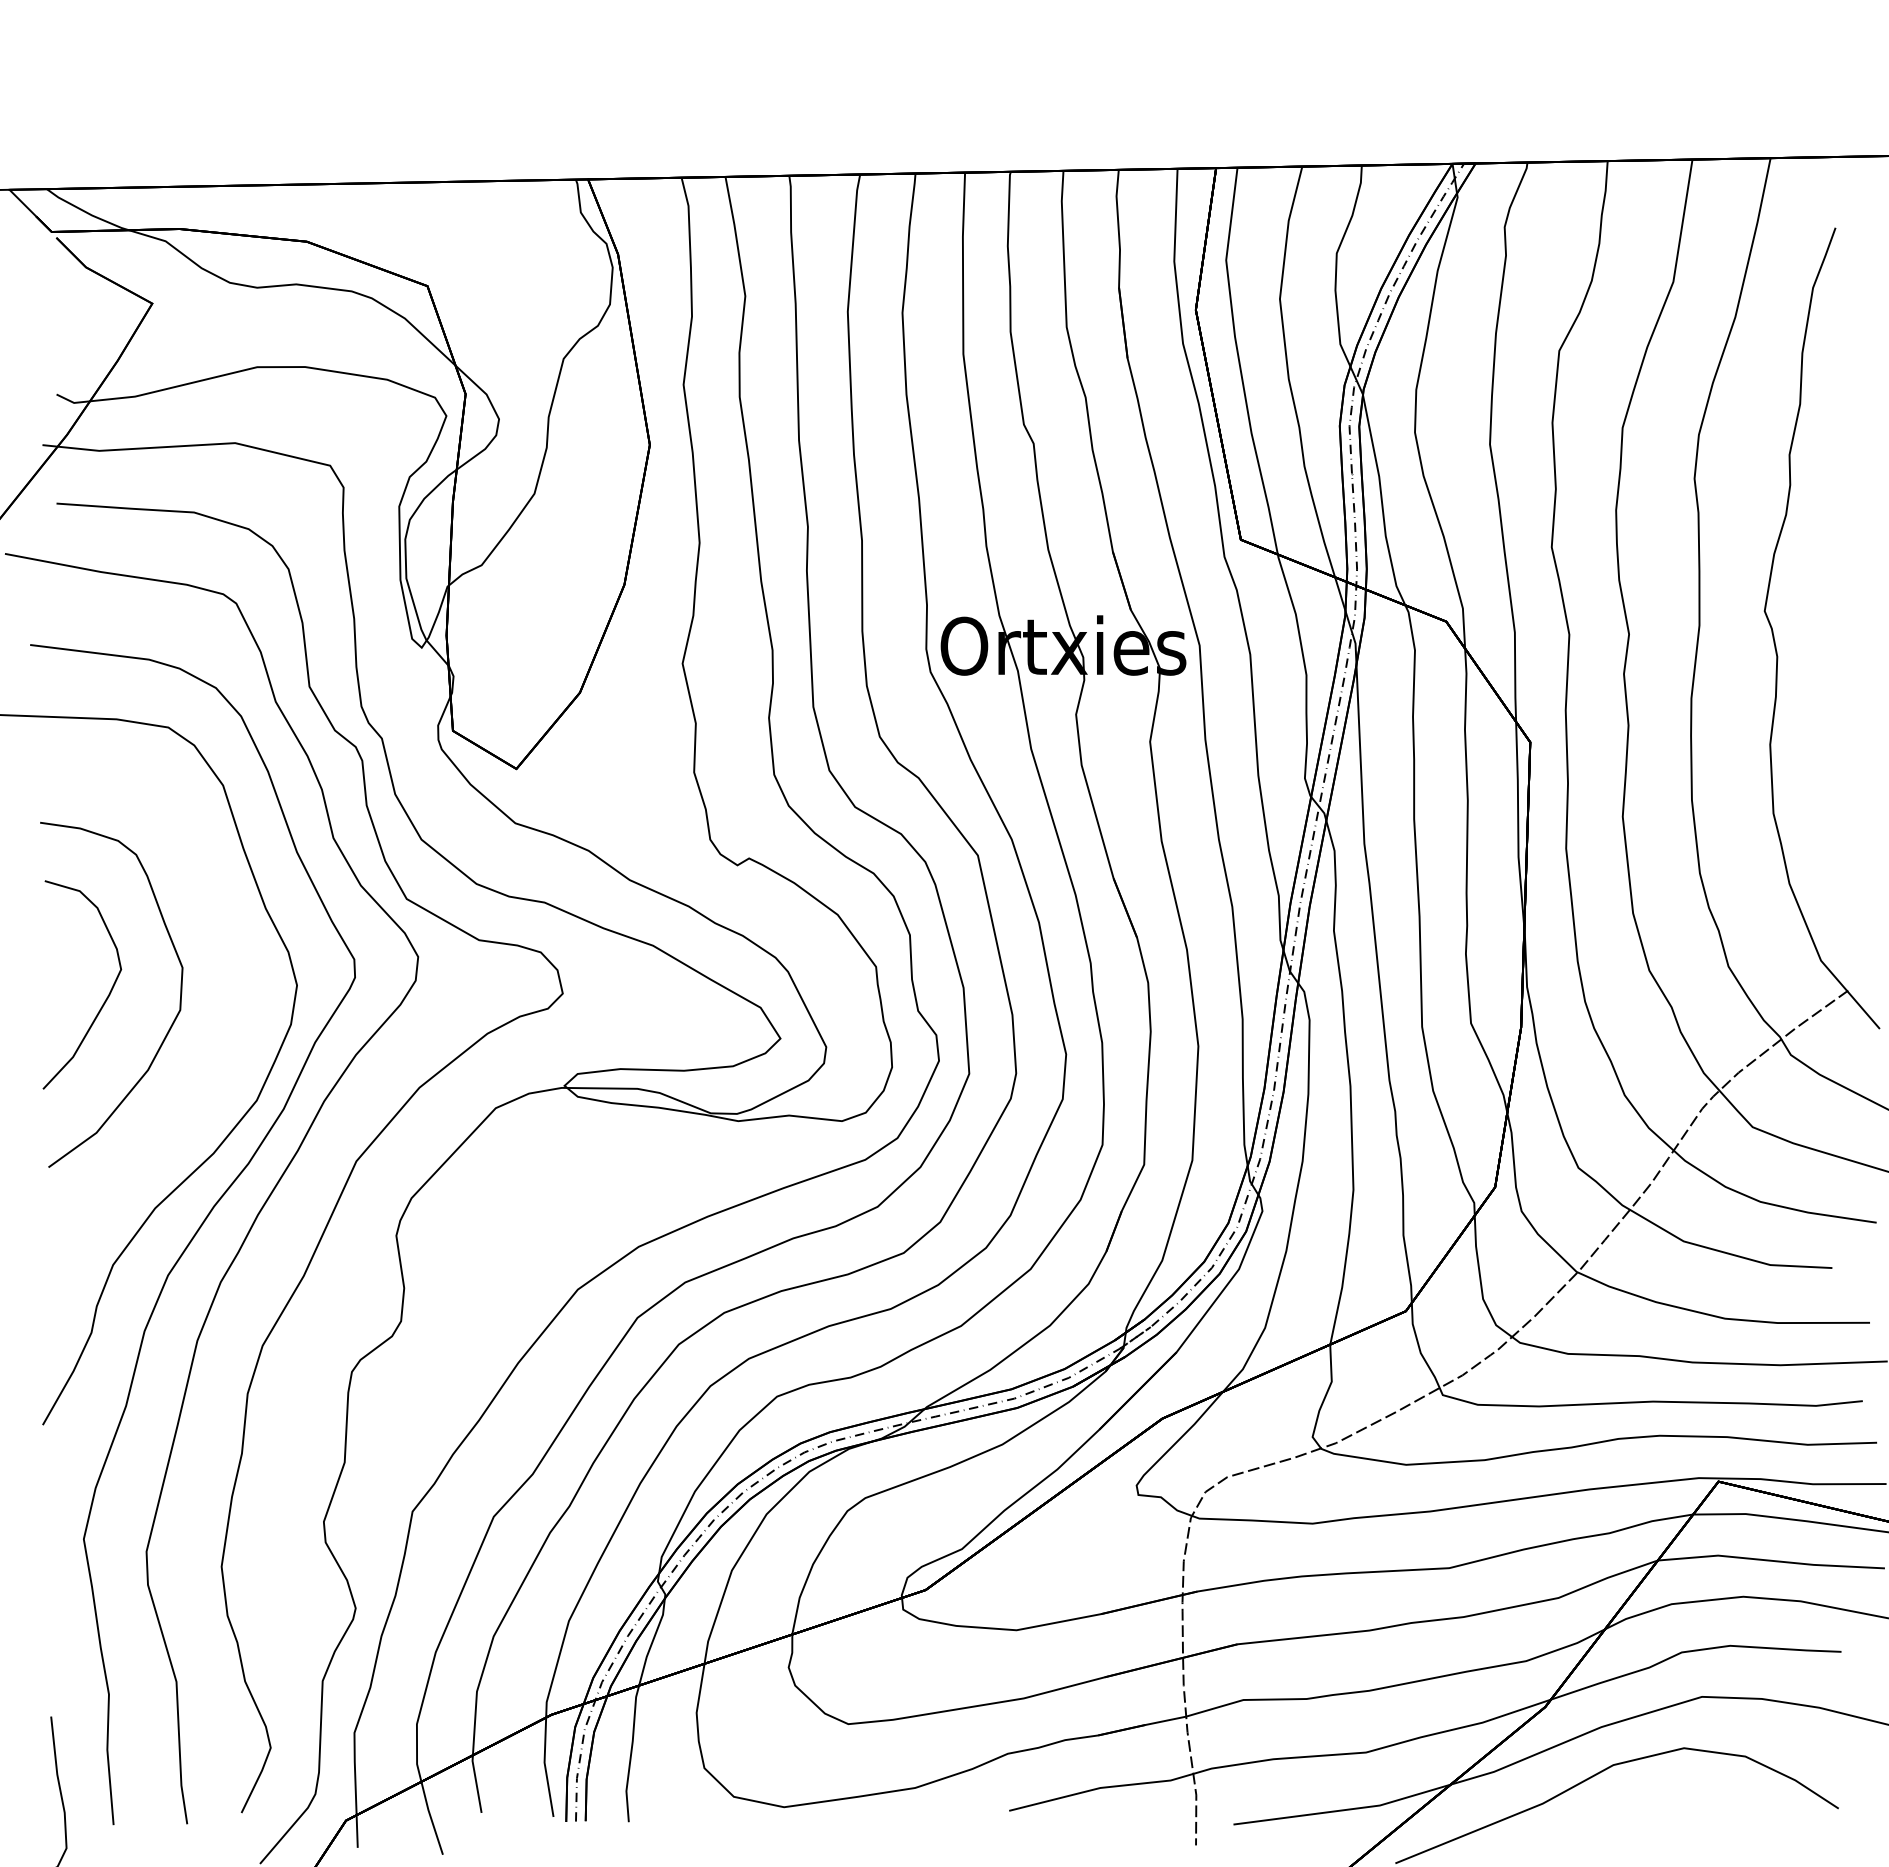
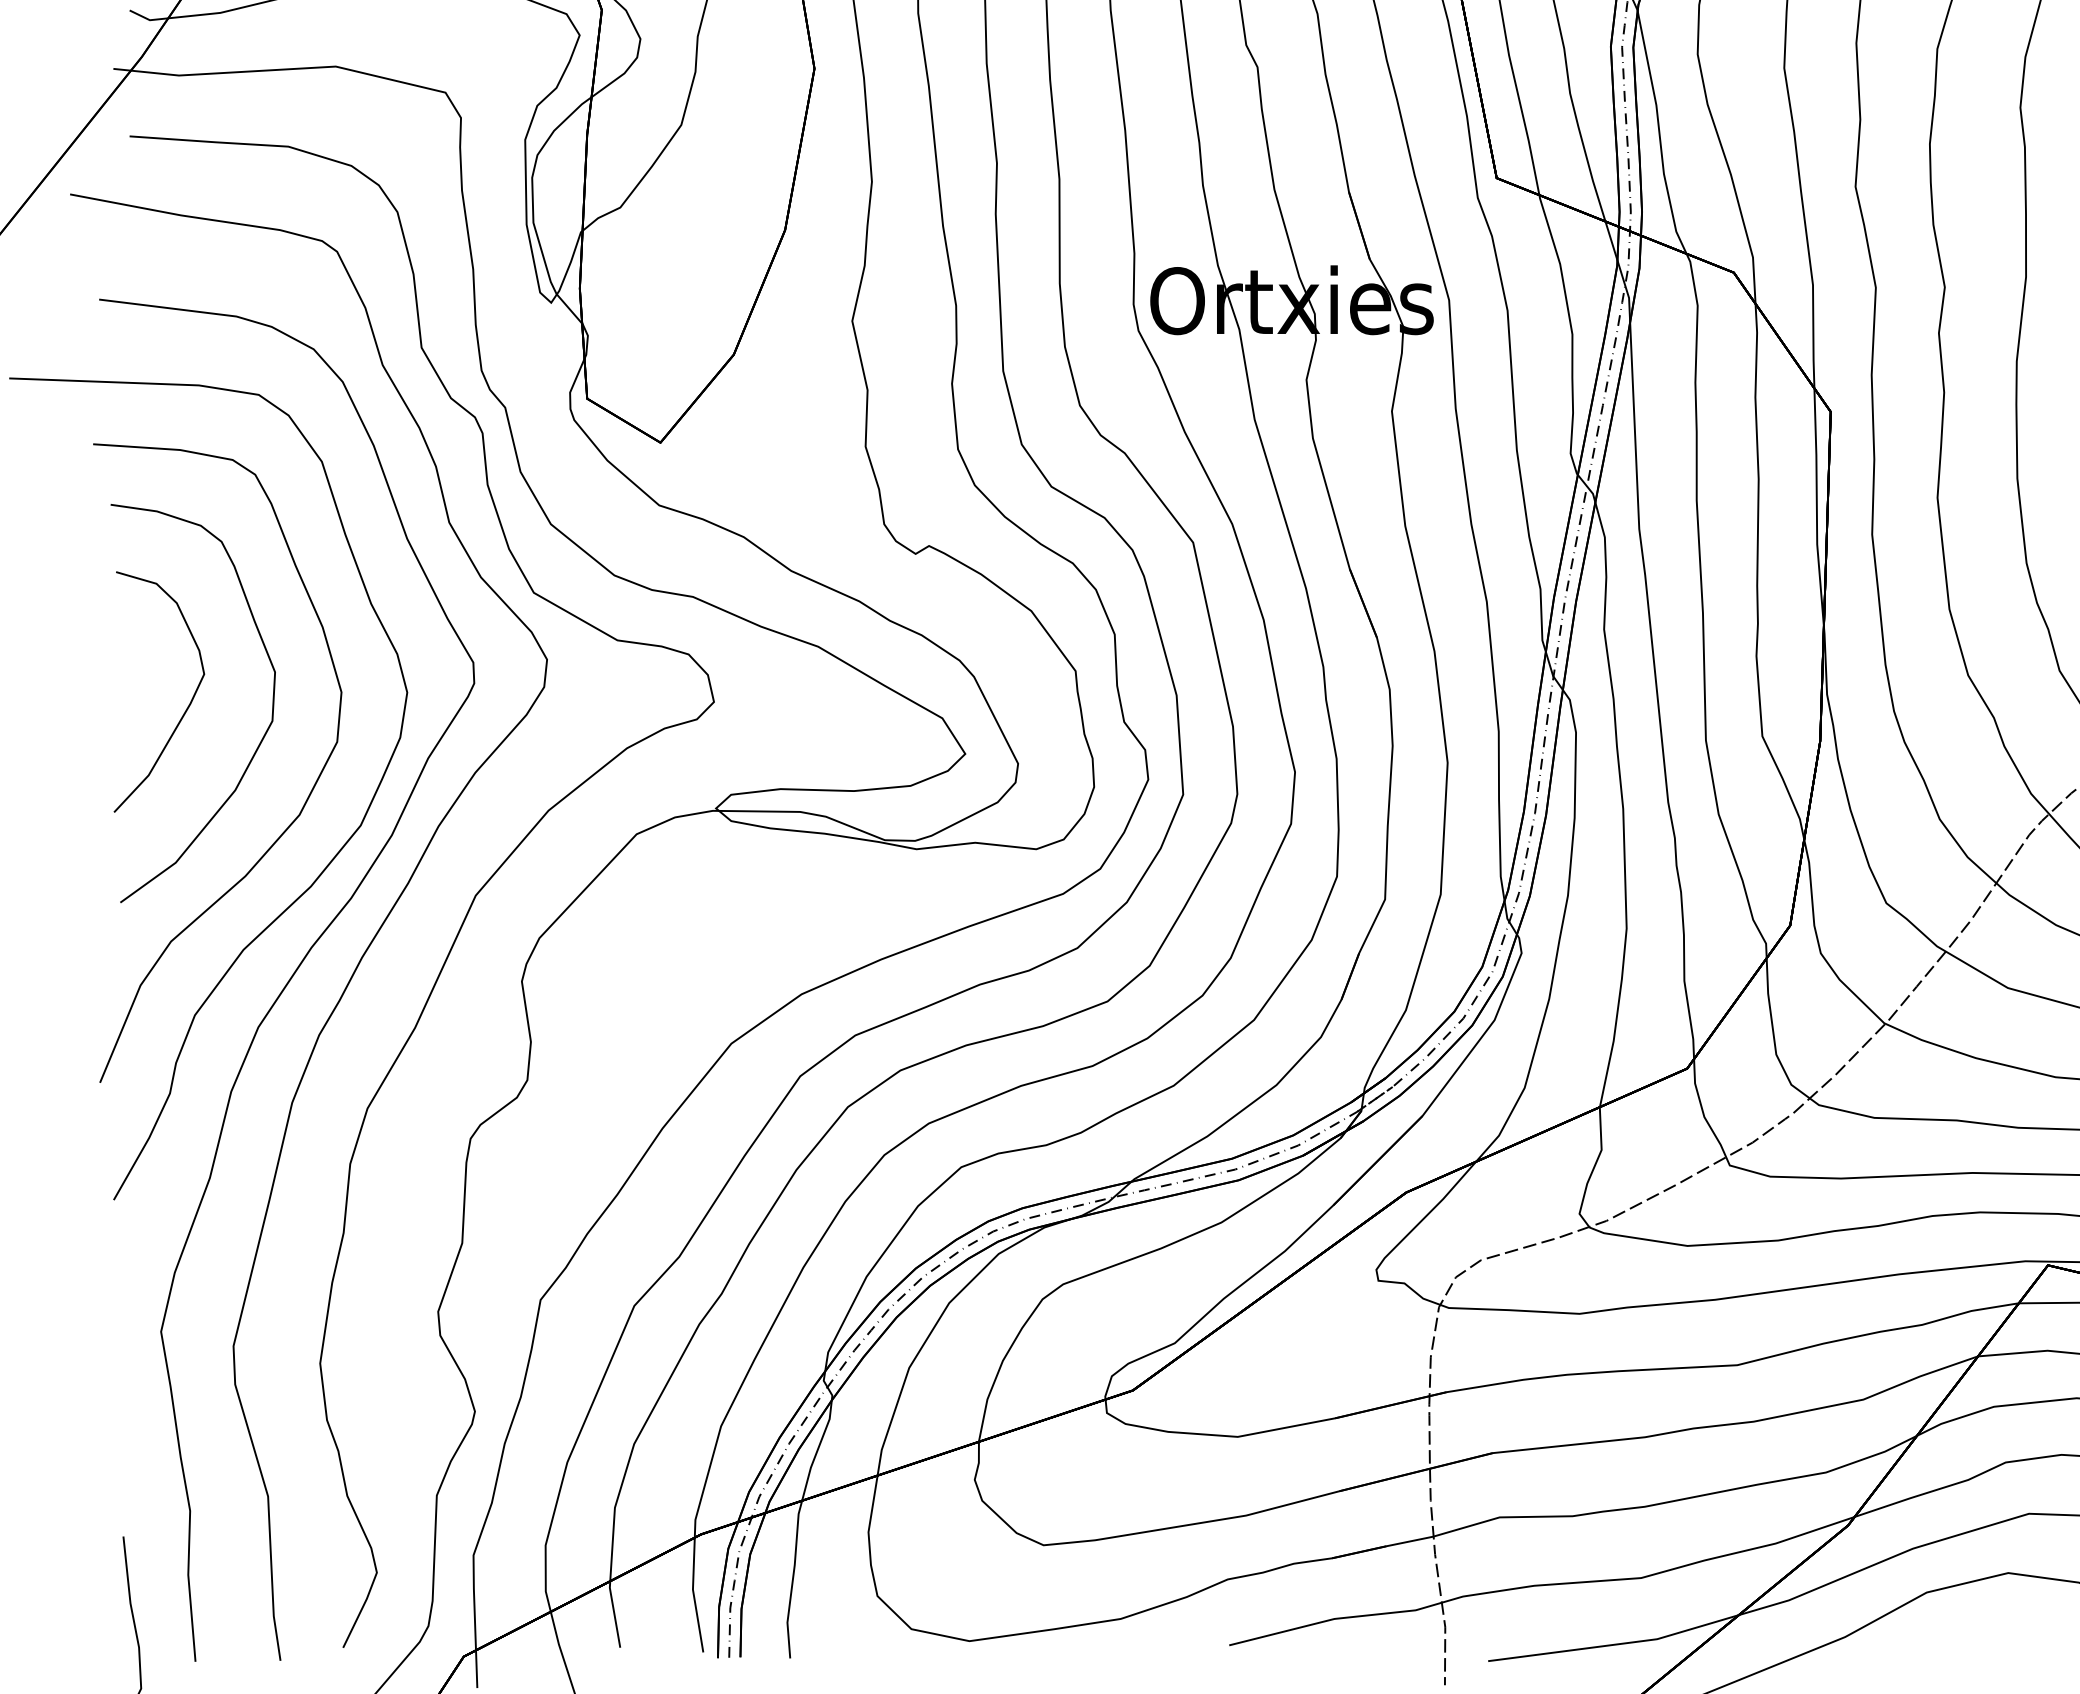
curve: (190, 1104) -> (284, 830), added

